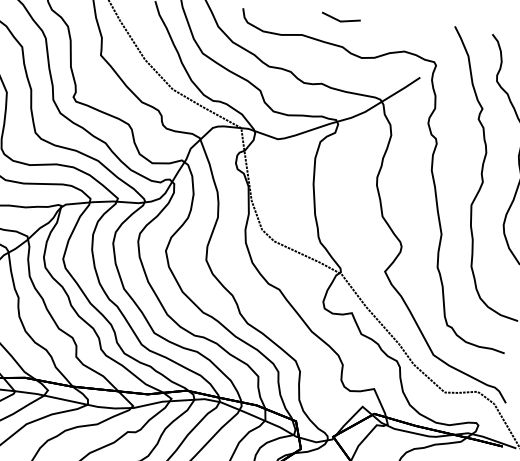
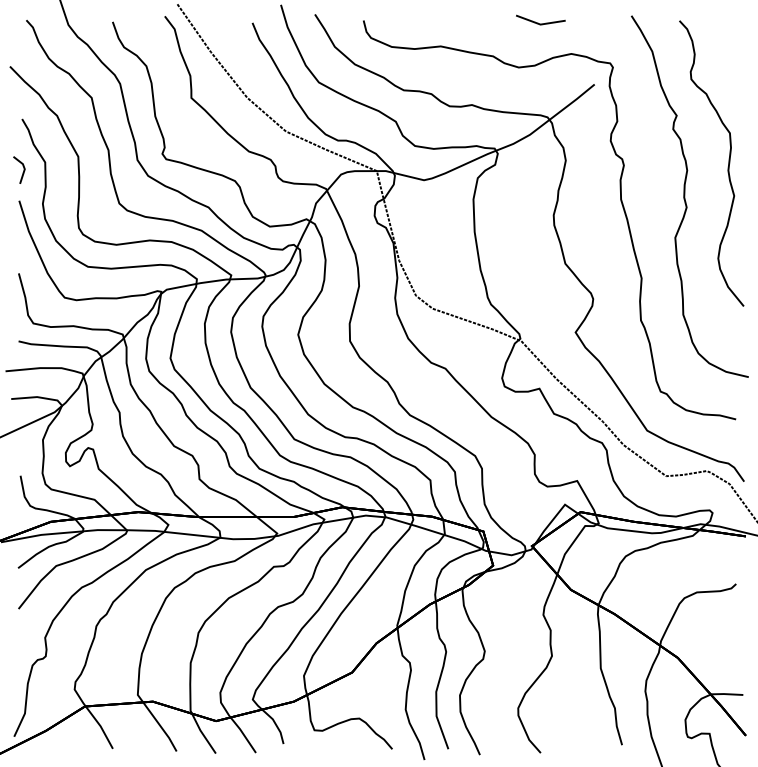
line: (339, 19) -> (538, 22), moved

